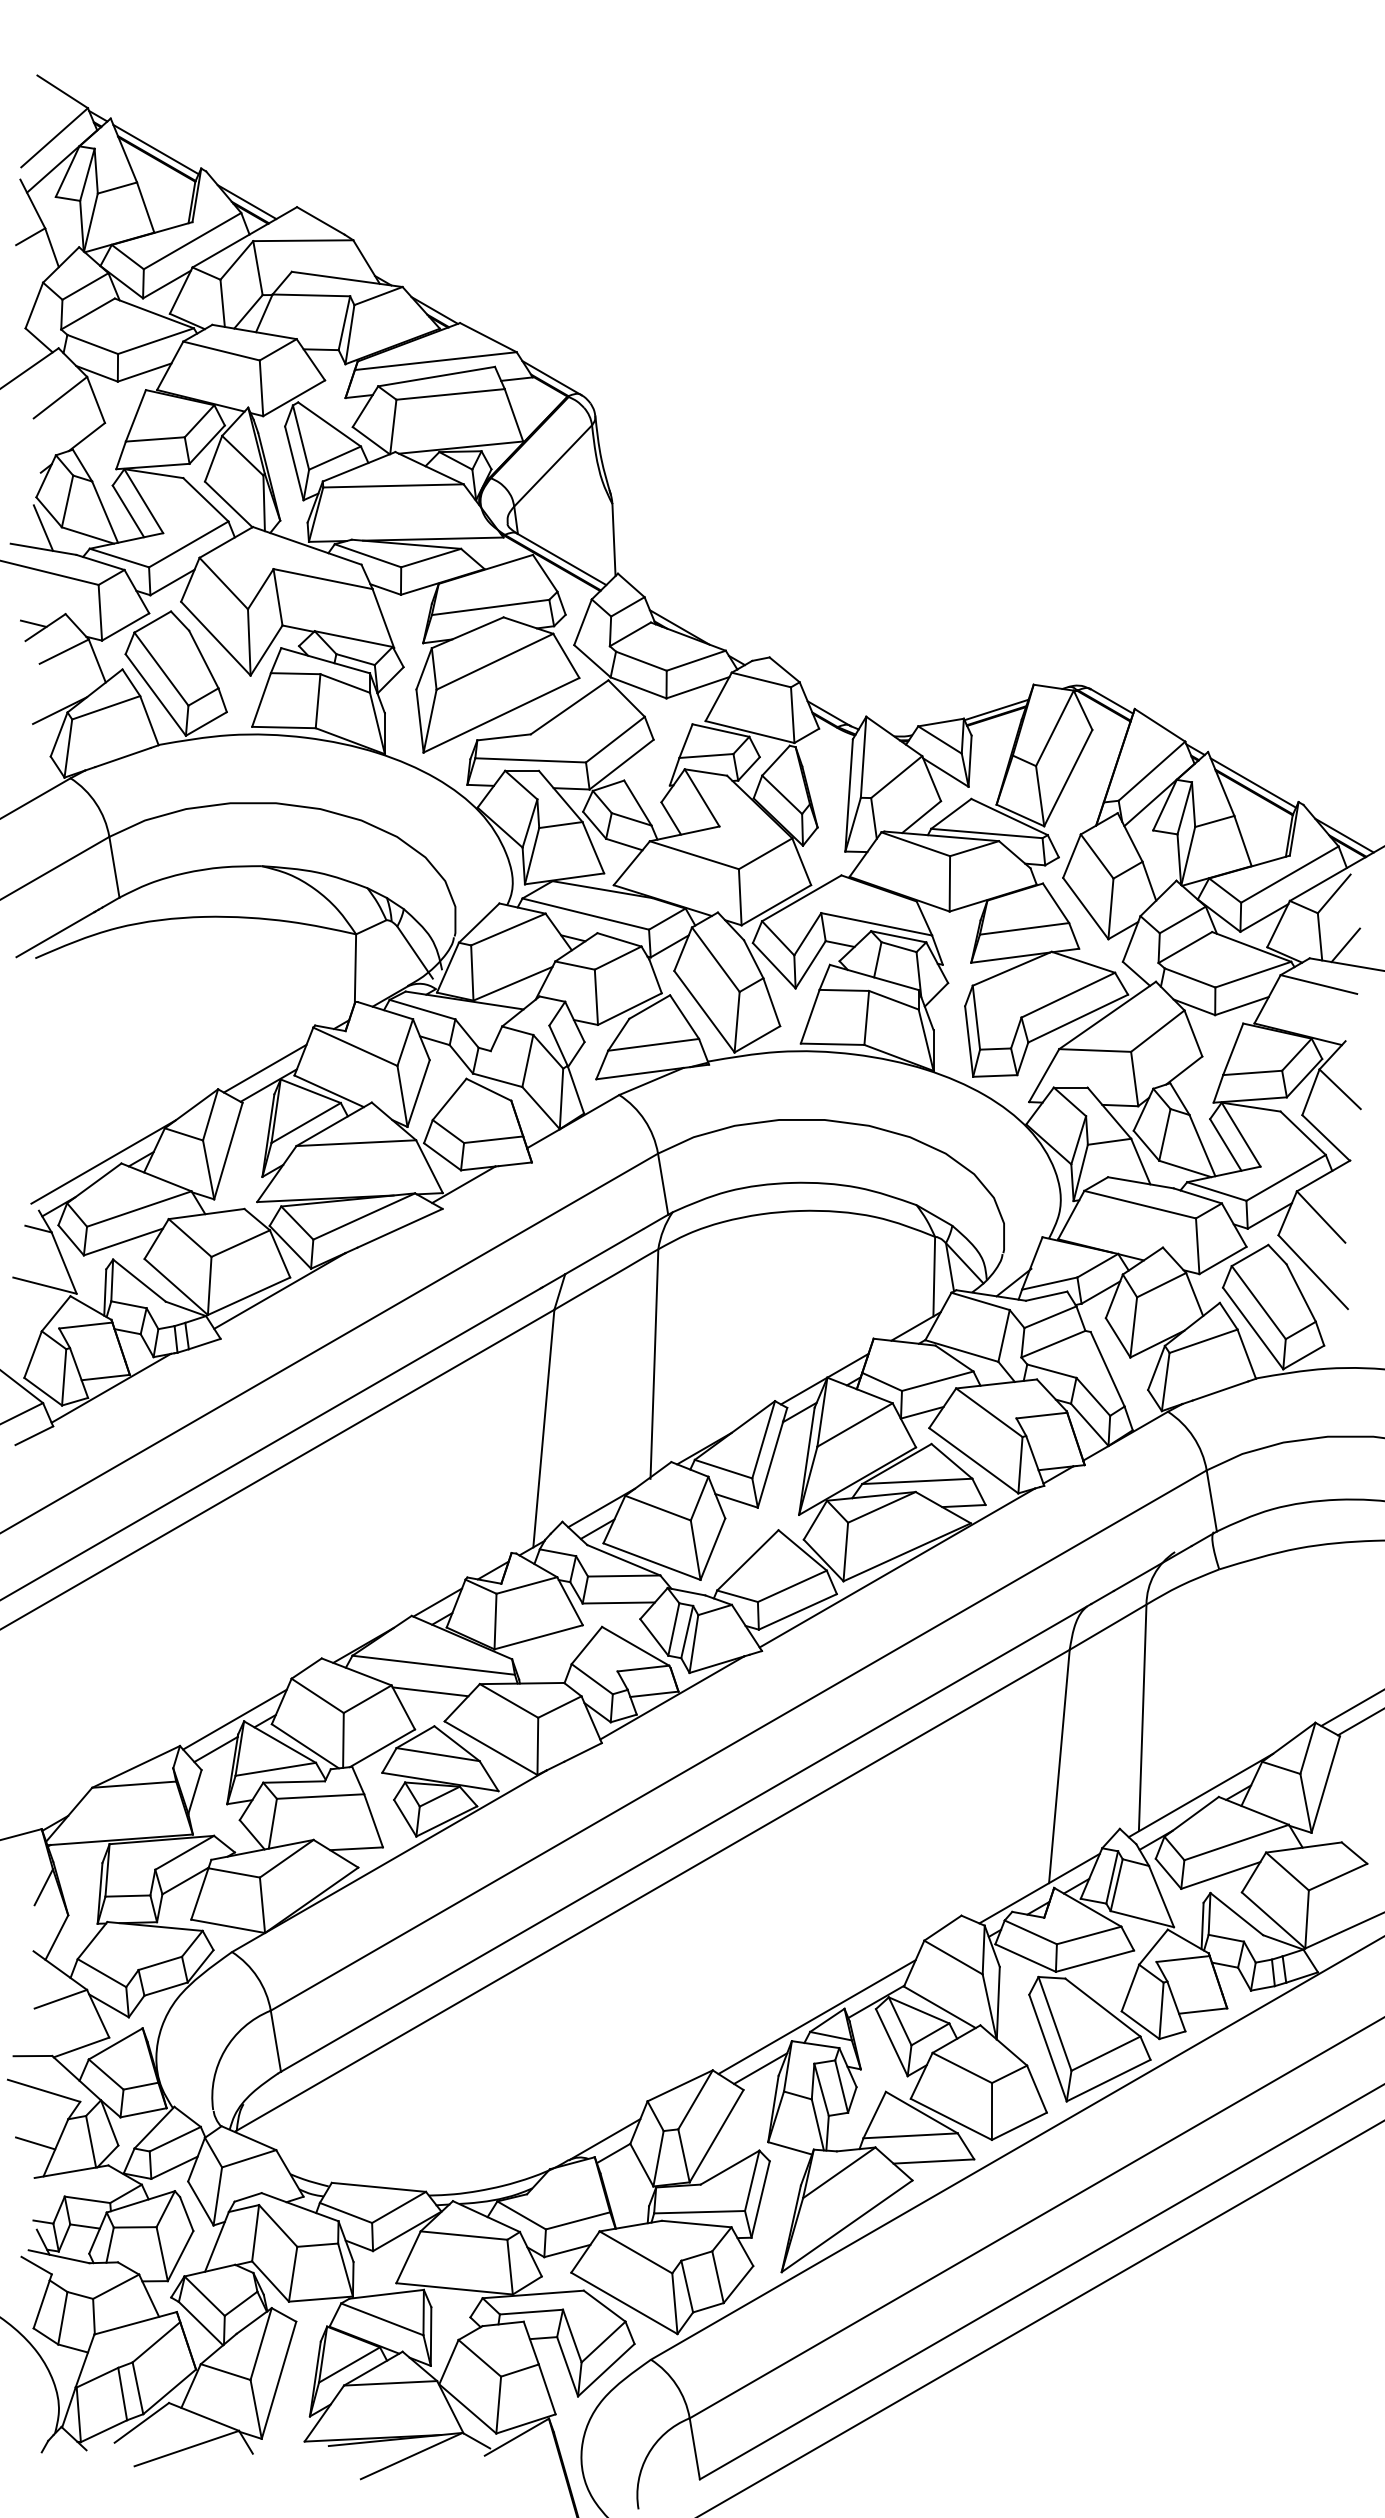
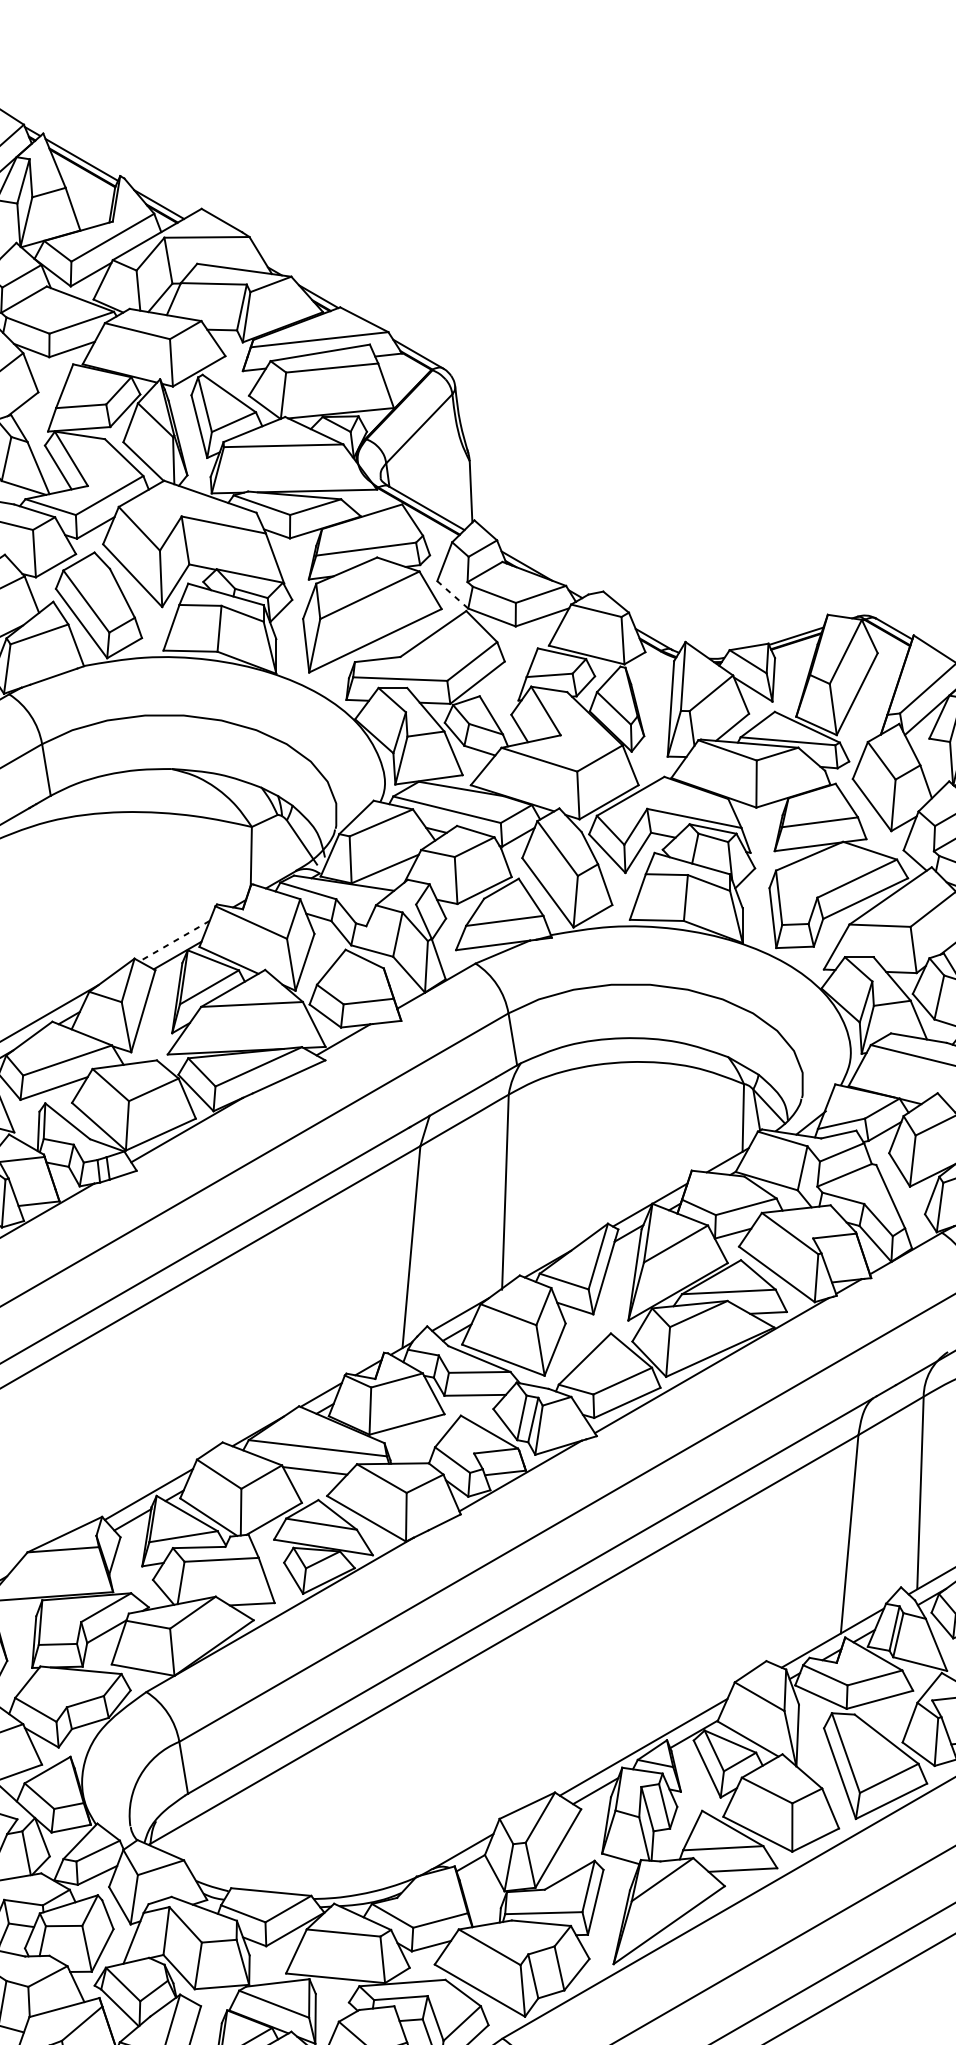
line: (592, 660) -> (452, 594), solid -> dashed
line: (265, 1068) -> (174, 941), solid -> dashed

